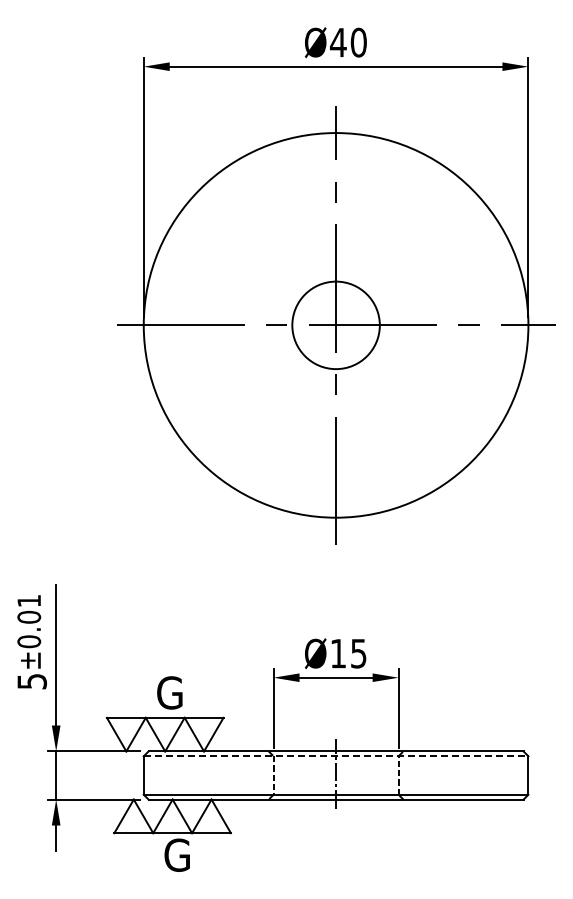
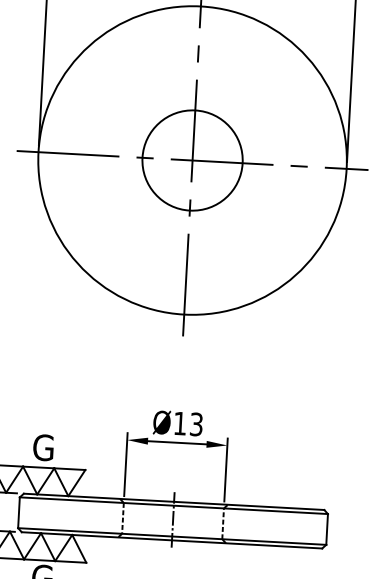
circle: (335, 324) -> (192, 159), size x1.43
text: (358, 652) -> (196, 423), Ø15 -> Ø13
line: (336, 756) -> (174, 505), dashed -> solid

